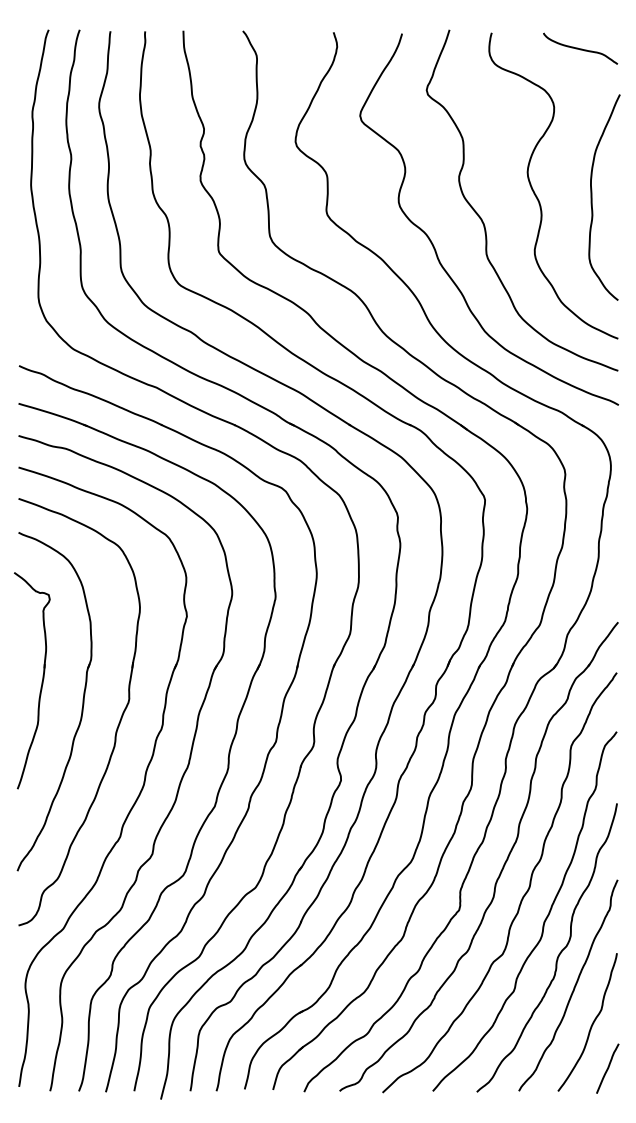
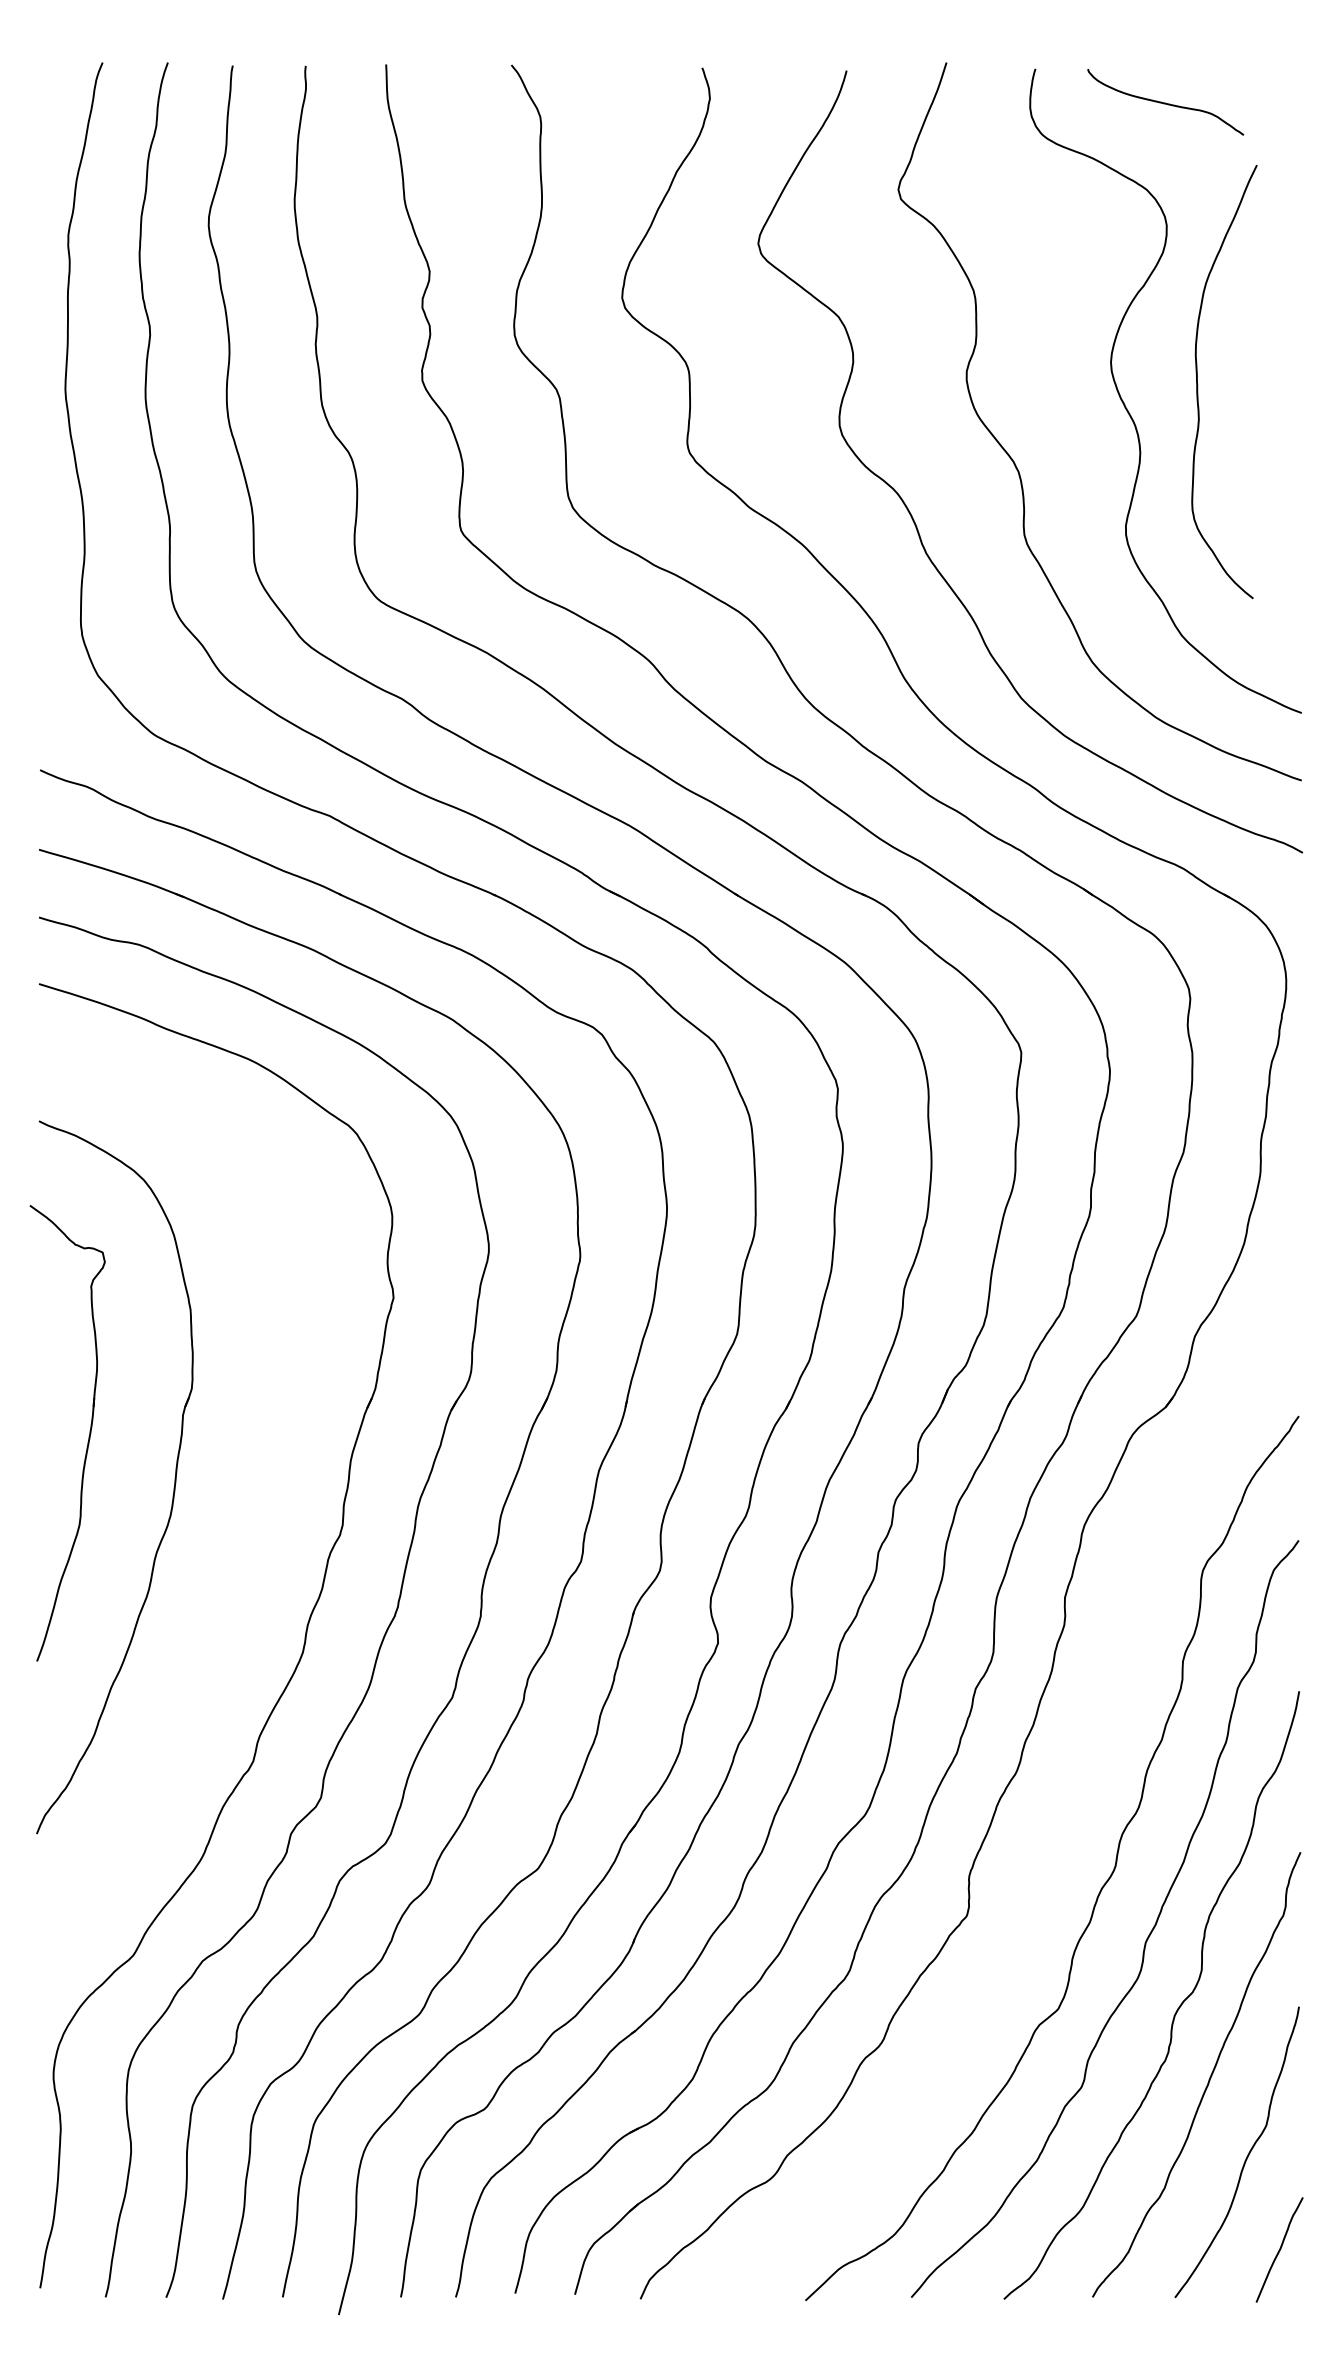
curve: (580, 48) -> (1165, 101), moved
curve: (592, 197) -> (1199, 381), moved
part: (117, 725) -> (247, 1527), removed
part: (502, 866) -> (1057, 1824), removed

